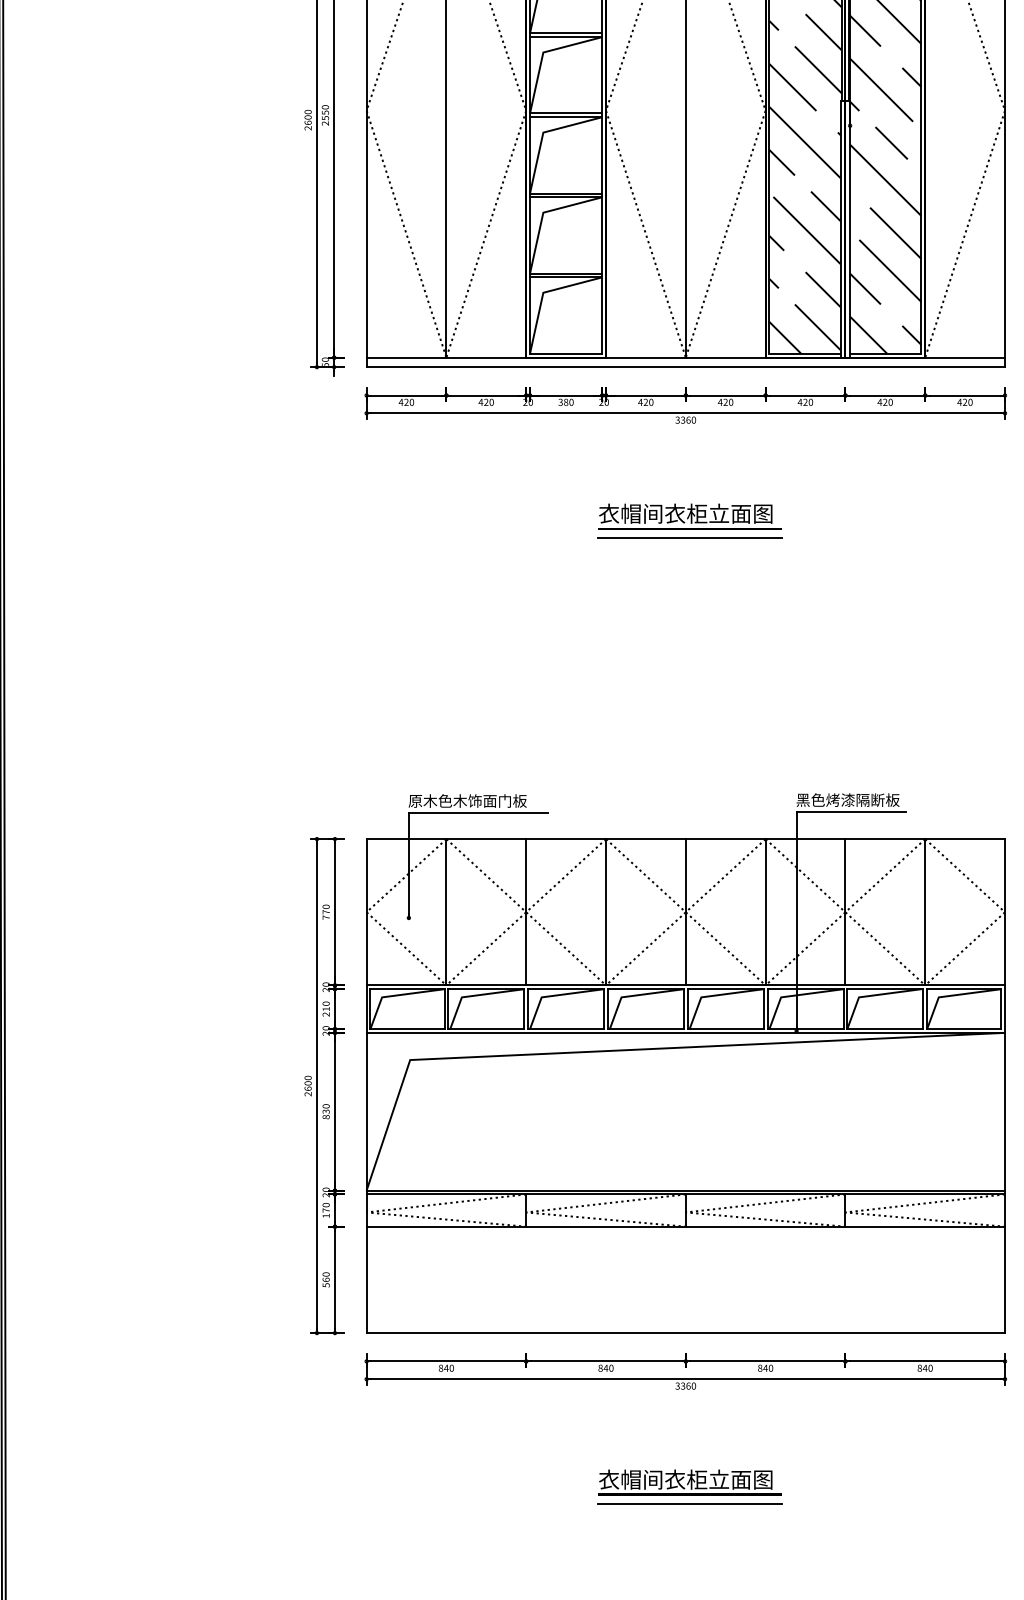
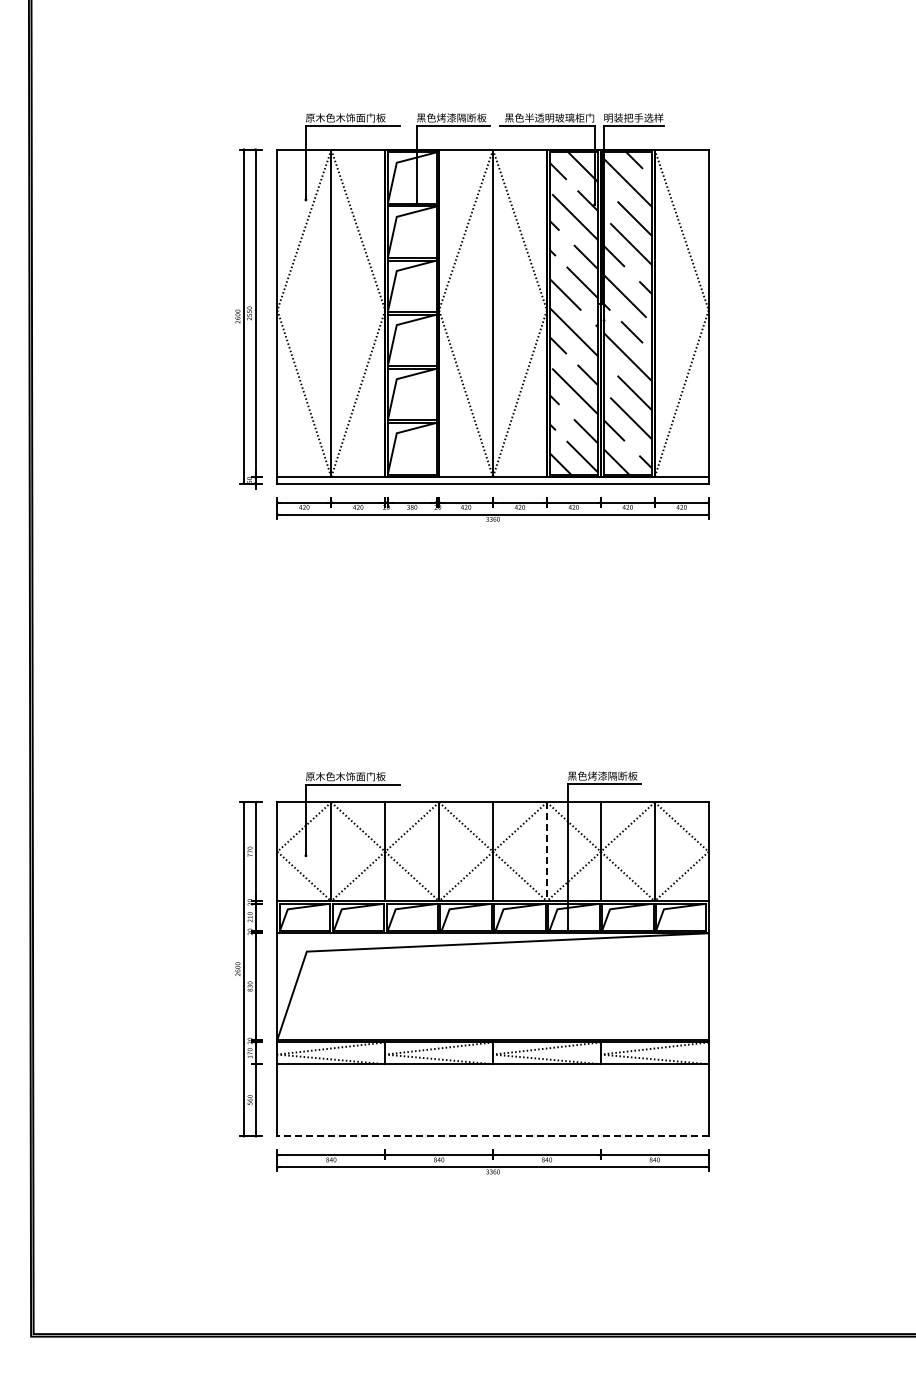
part: (689, 521) -> (495, 587), removed
line: (764, 913) -> (546, 852), solid -> dashed
line: (686, 1333) -> (493, 1136), solid -> dashed
part: (689, 1486) -> (495, 1239), removed

